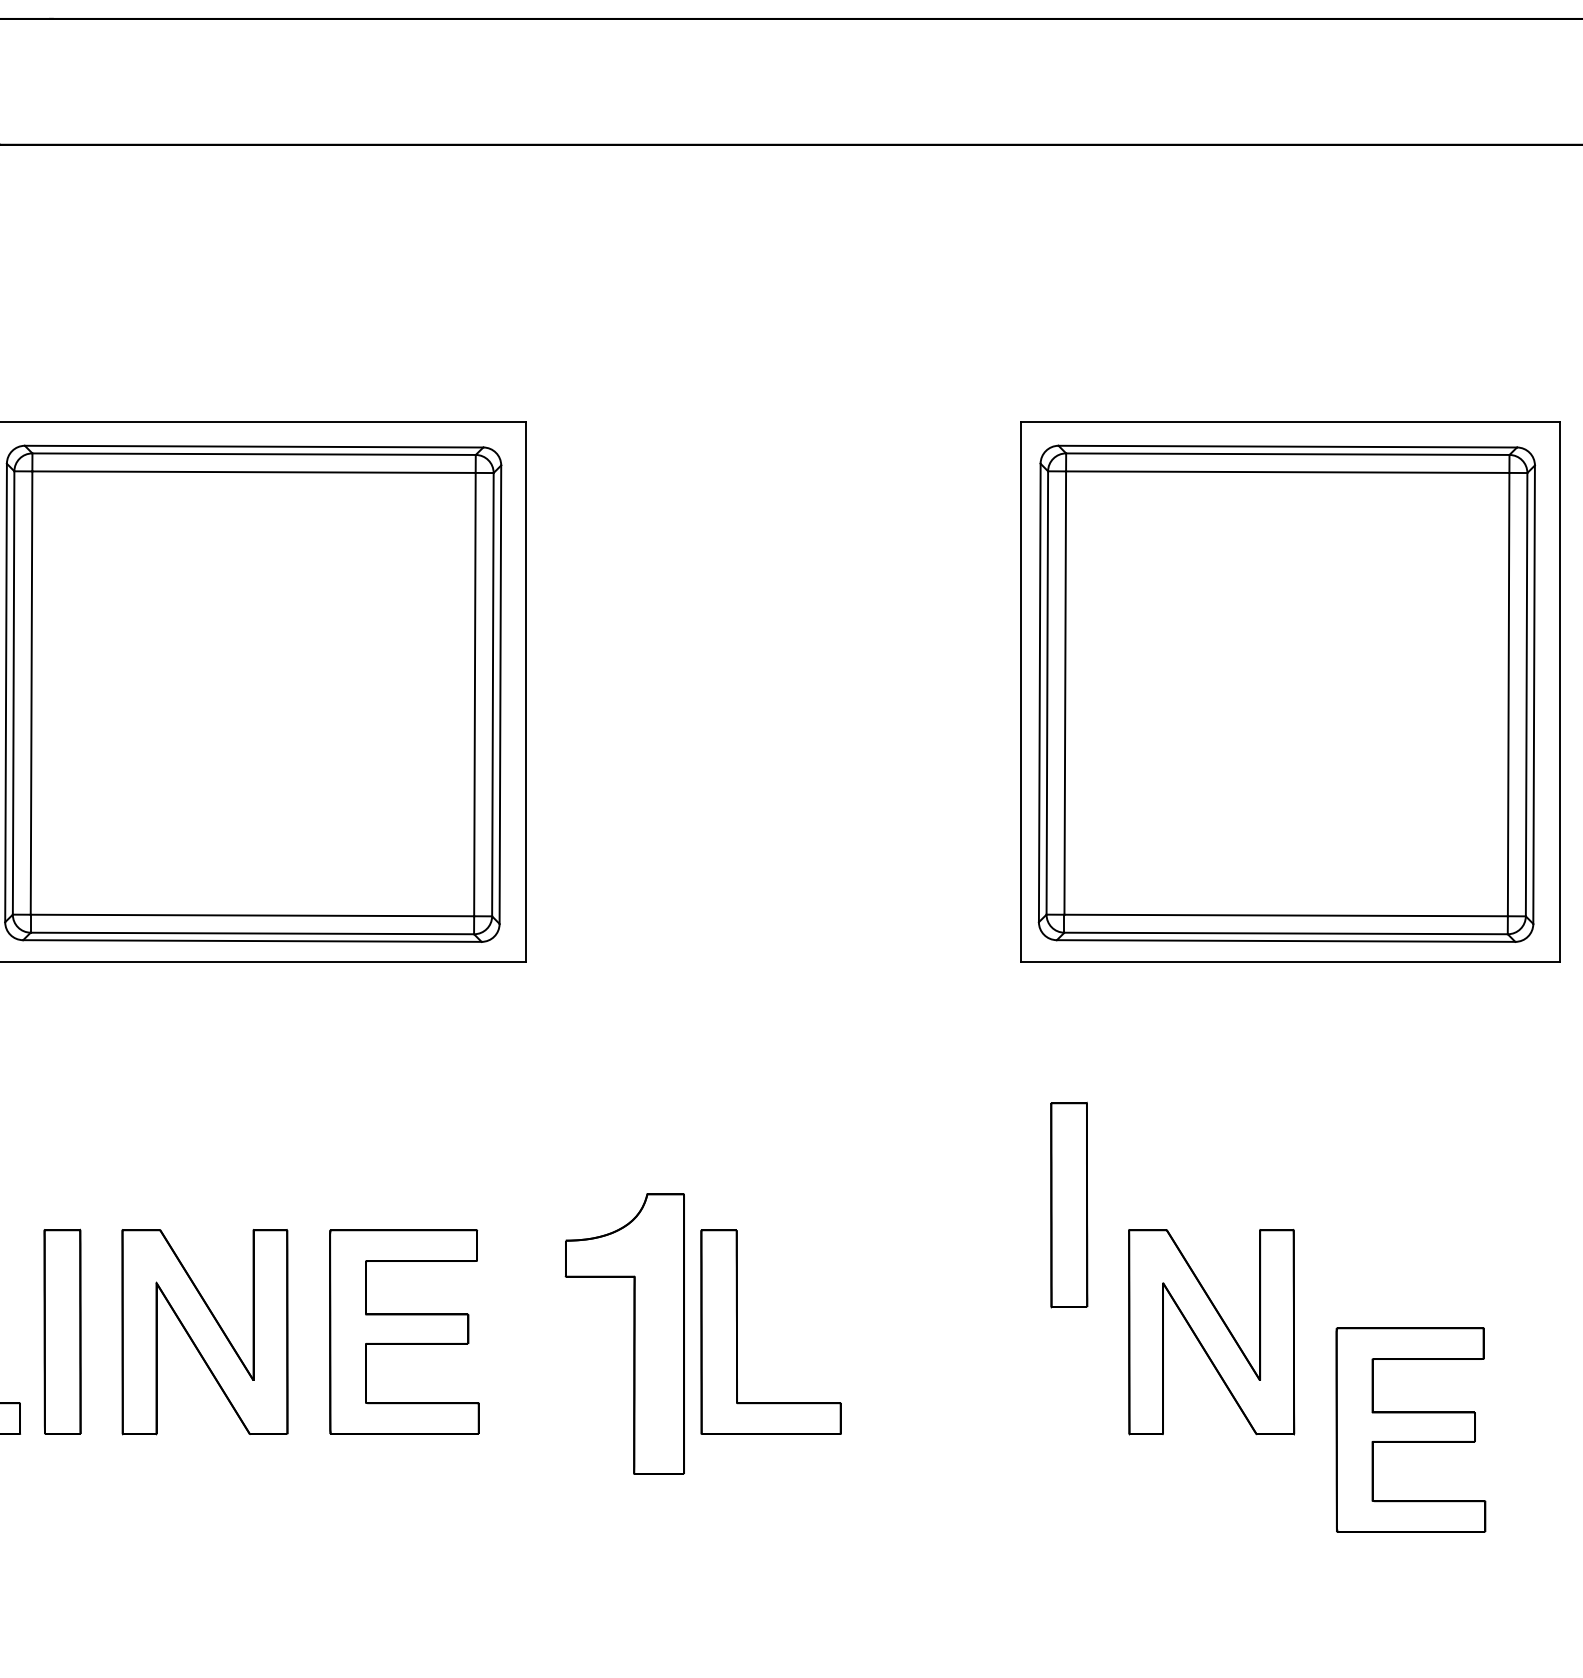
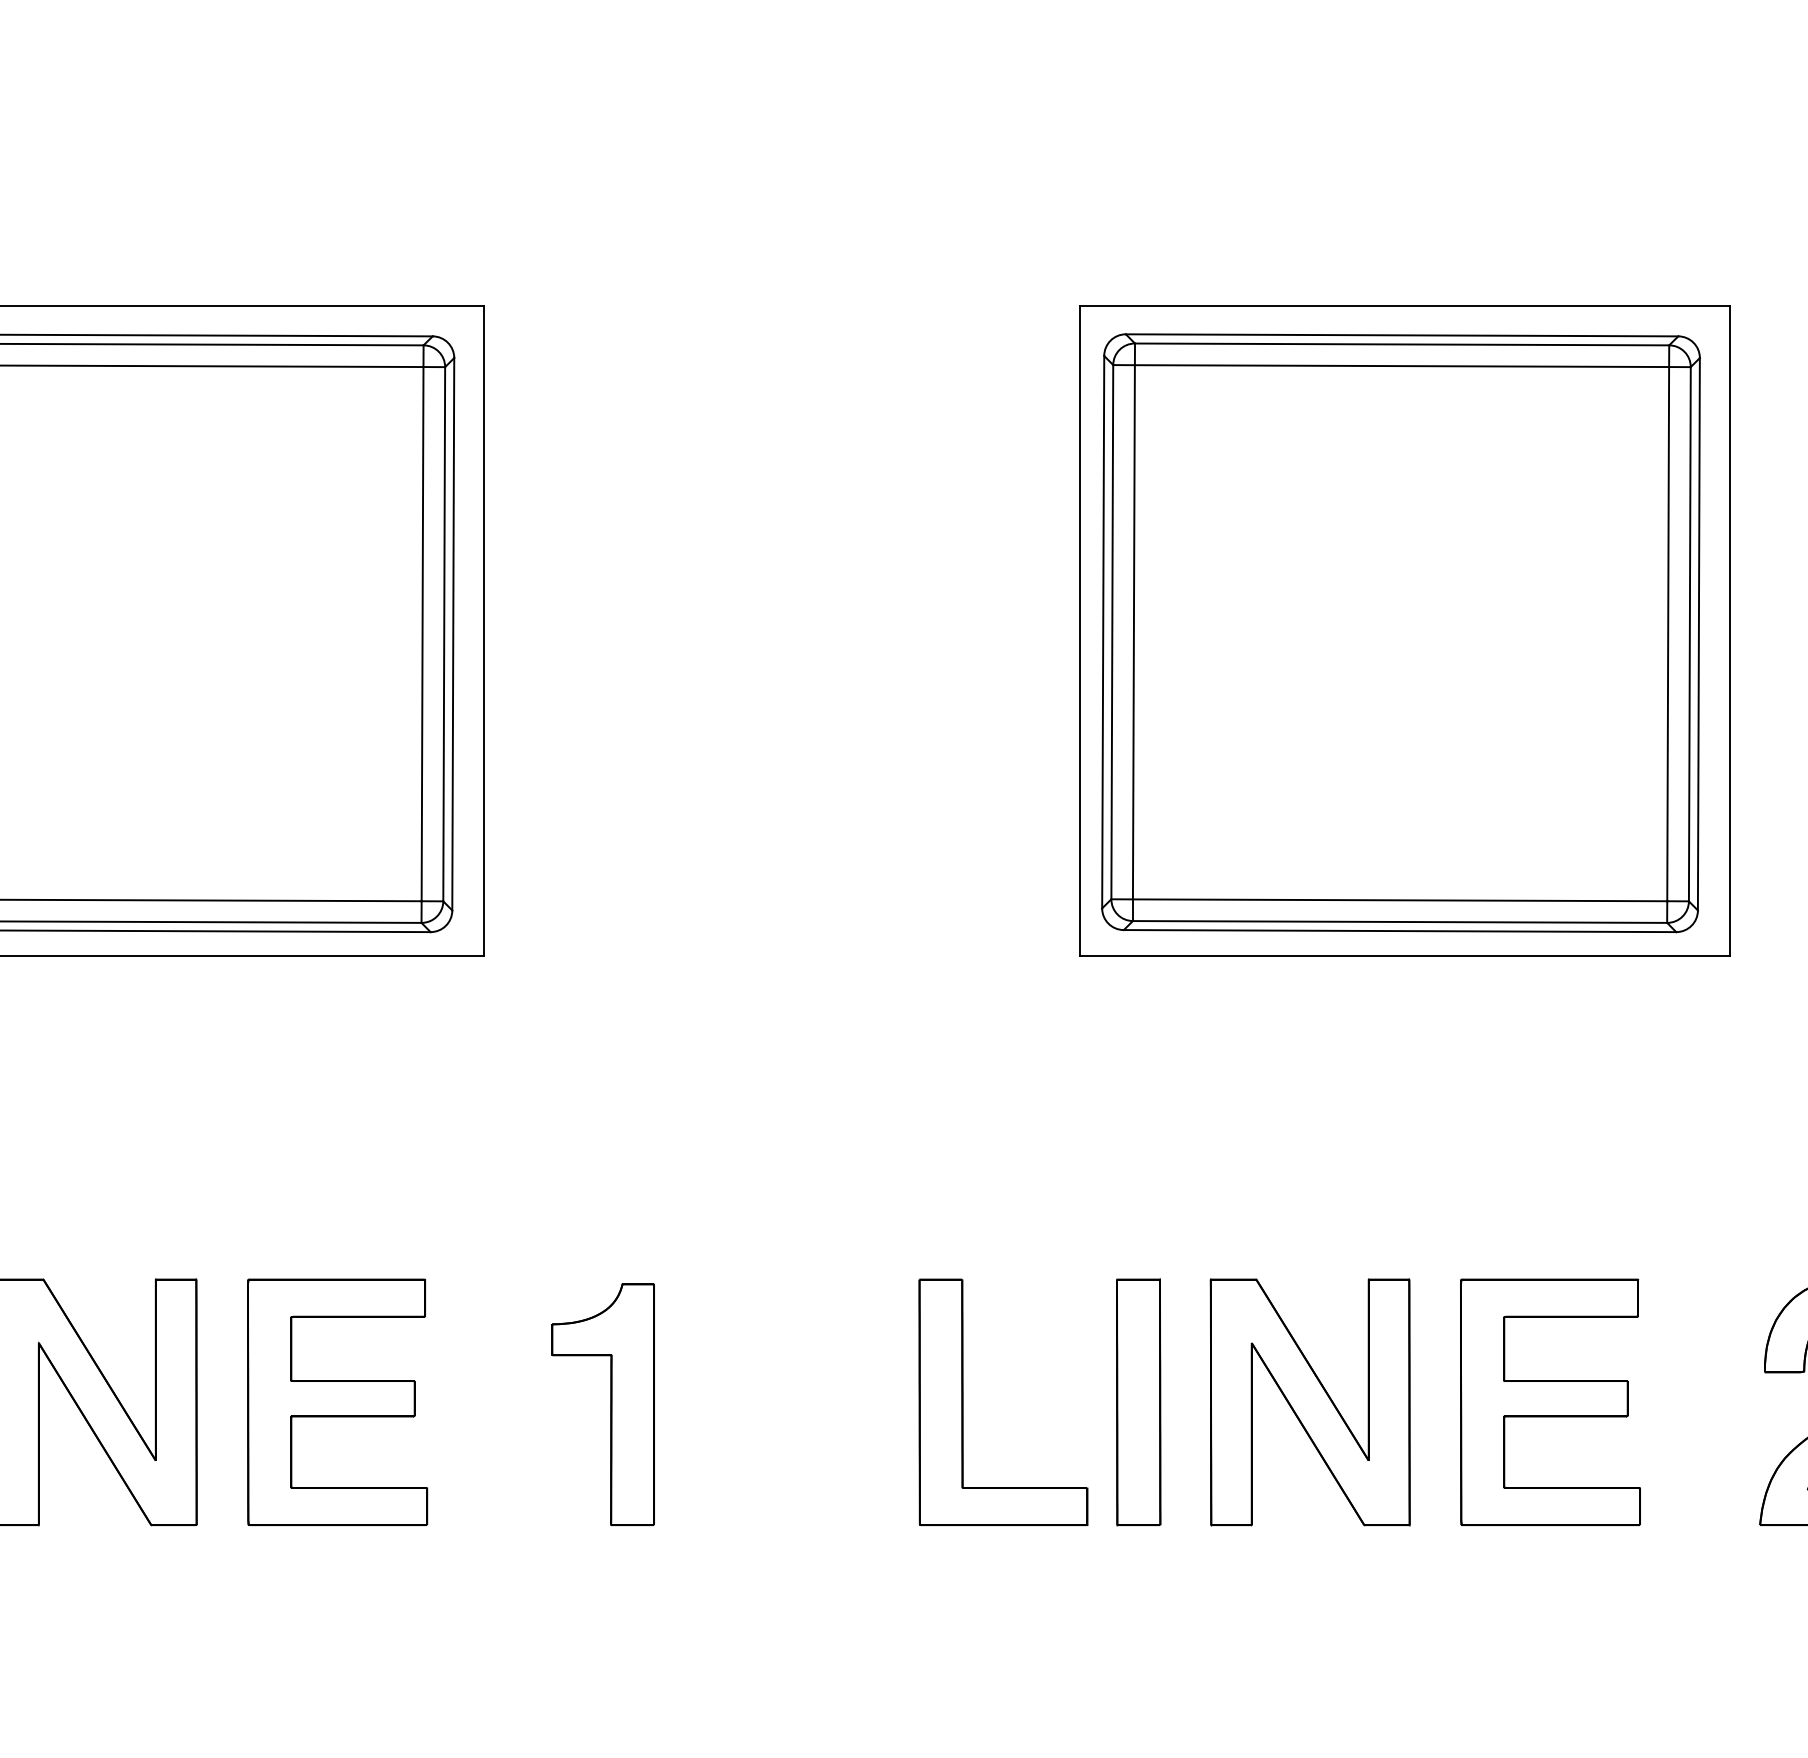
part: (1069, 1204) -> (1139, 1401), moved
part: (737, 1331) -> (963, 1401), moved
part: (624, 1333) -> (602, 1404), size x0.71
part: (1410, 1429) -> (1549, 1401), moved

